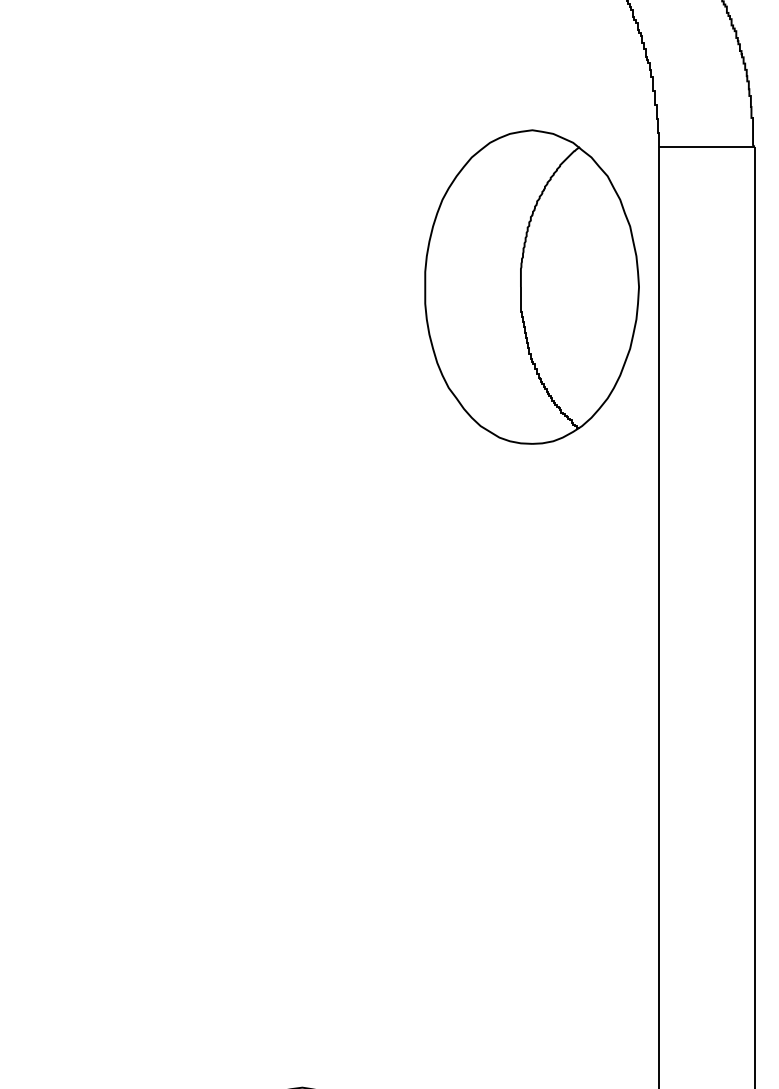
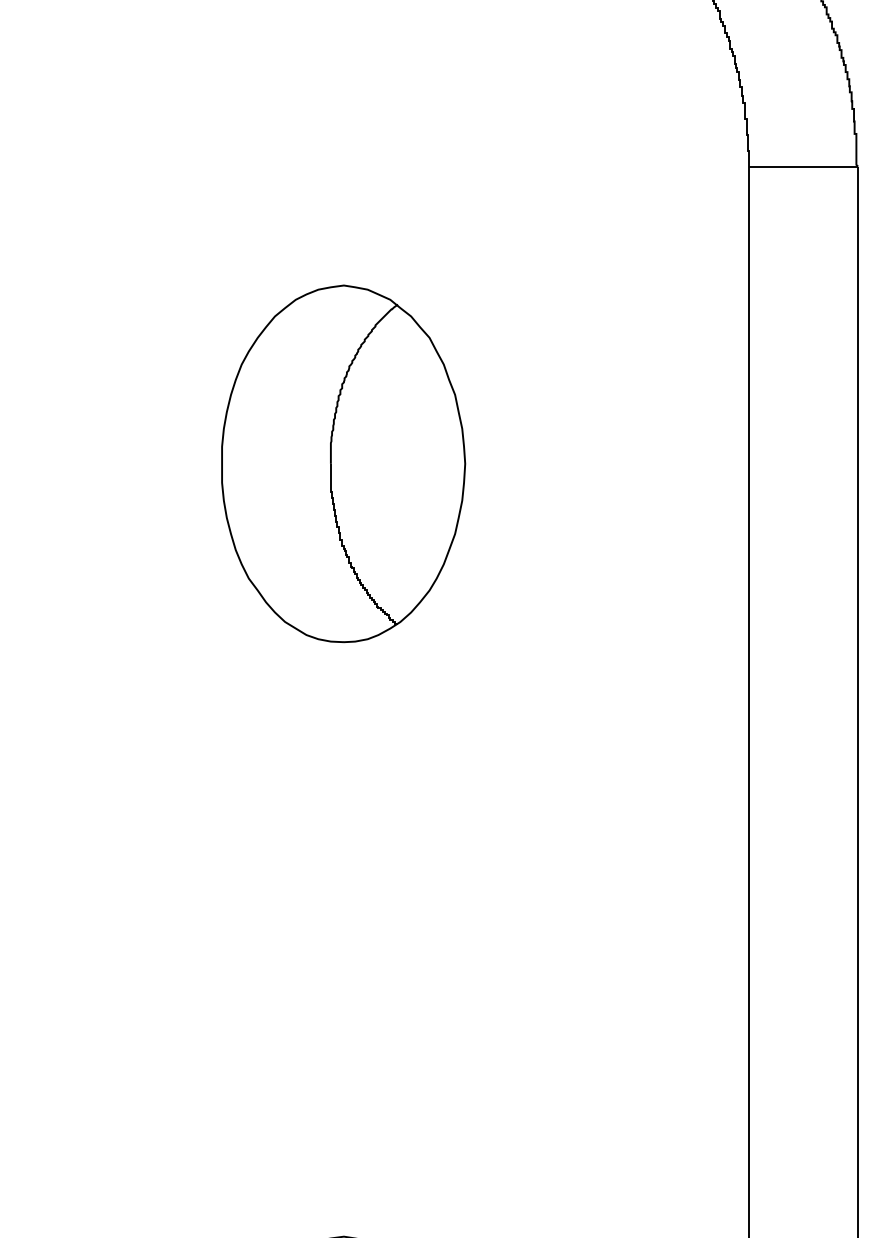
part: (531, 286) -> (342, 463), moved

